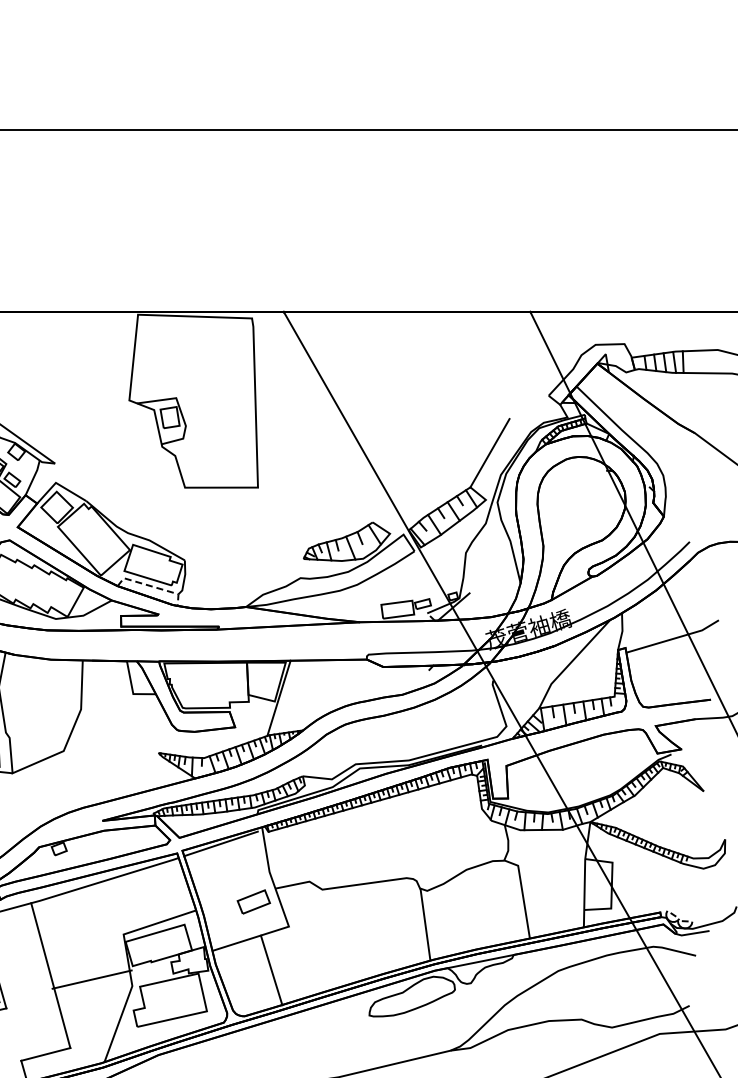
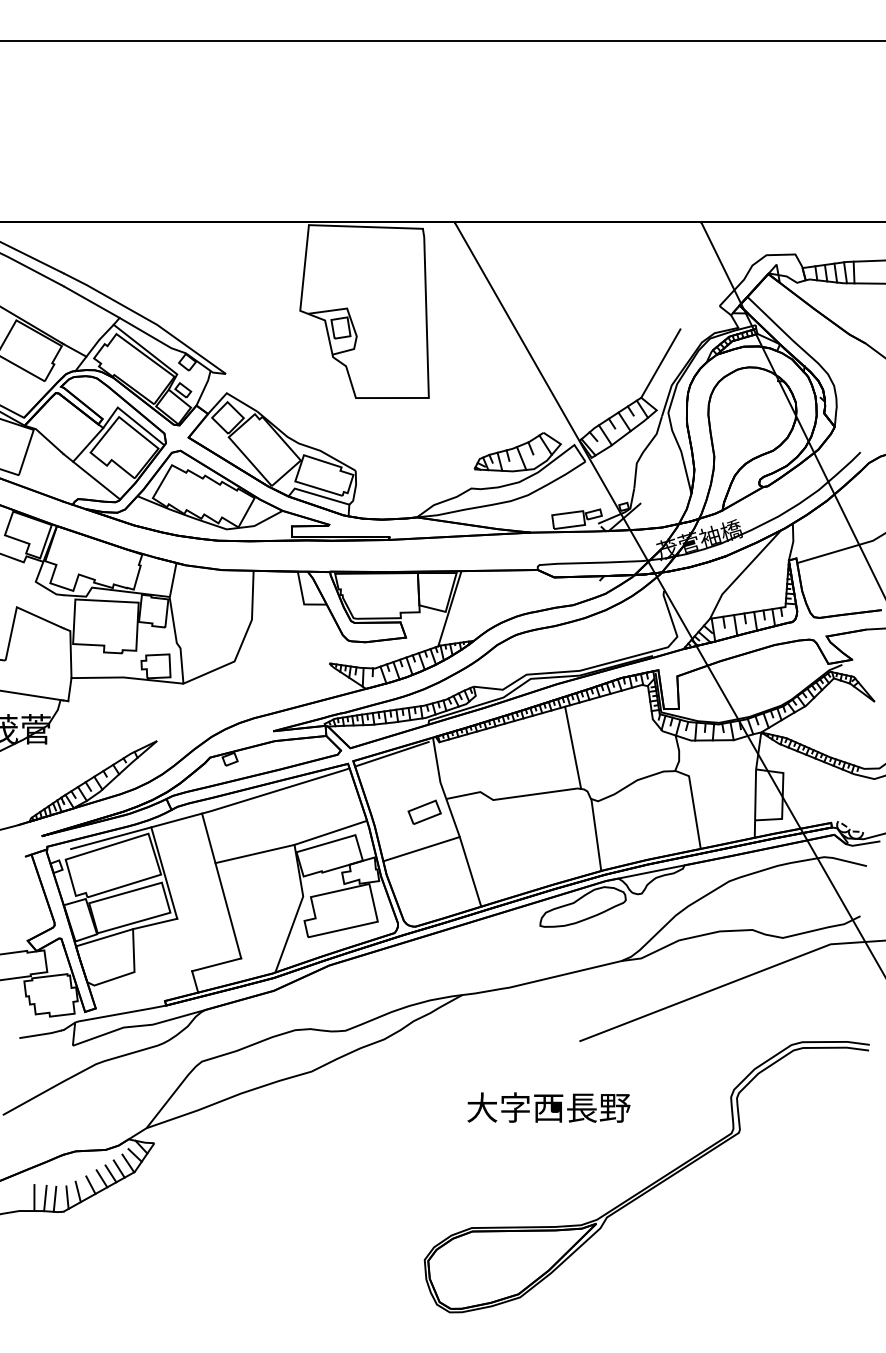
line: (151, 586) -> (322, 496), dashed -> solid
line: (402, 837) -> (573, 747), added
line: (271, 970) -> (470, 871), moved
line: (91, 979) -> (254, 853), moved

